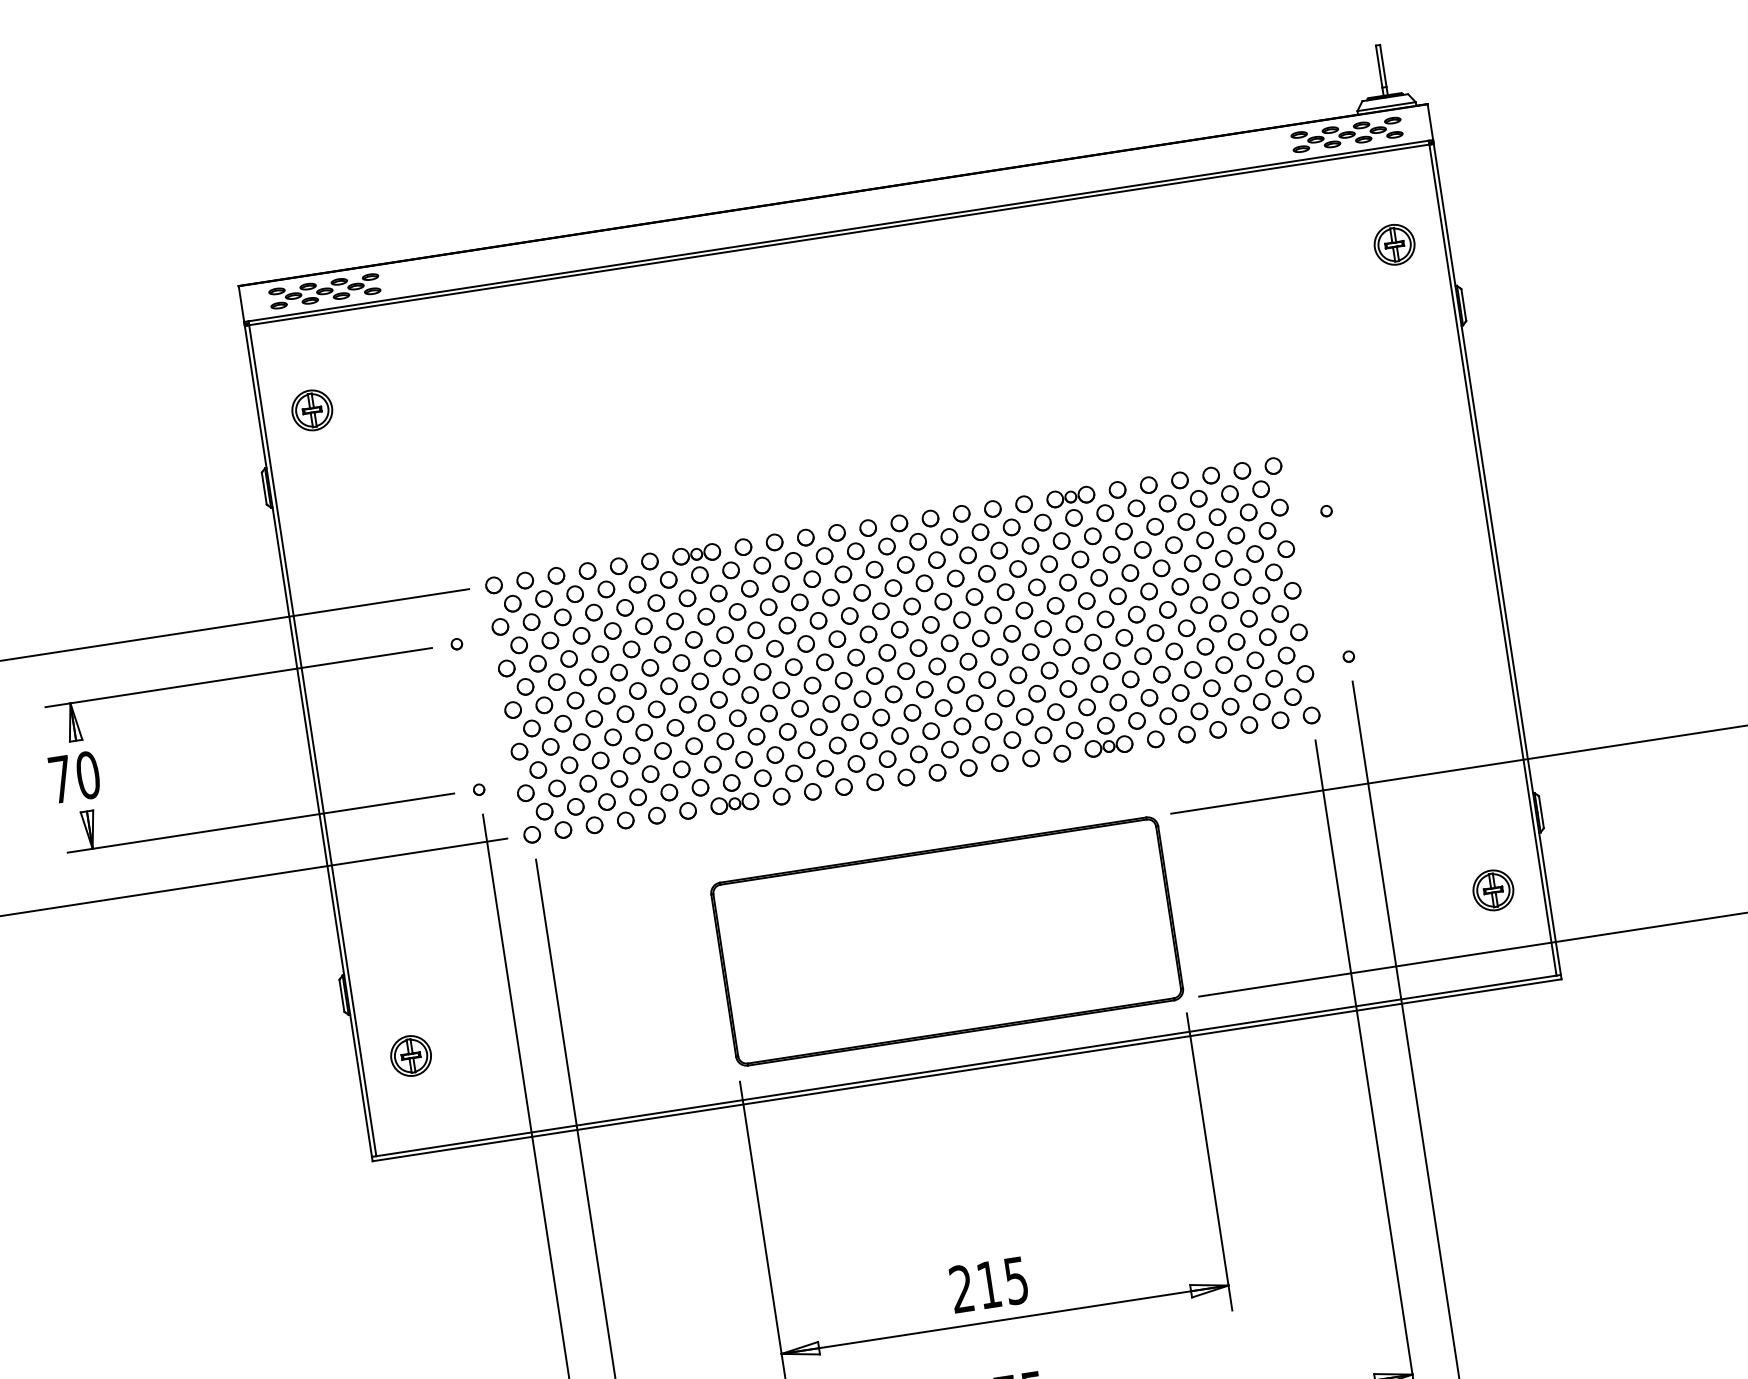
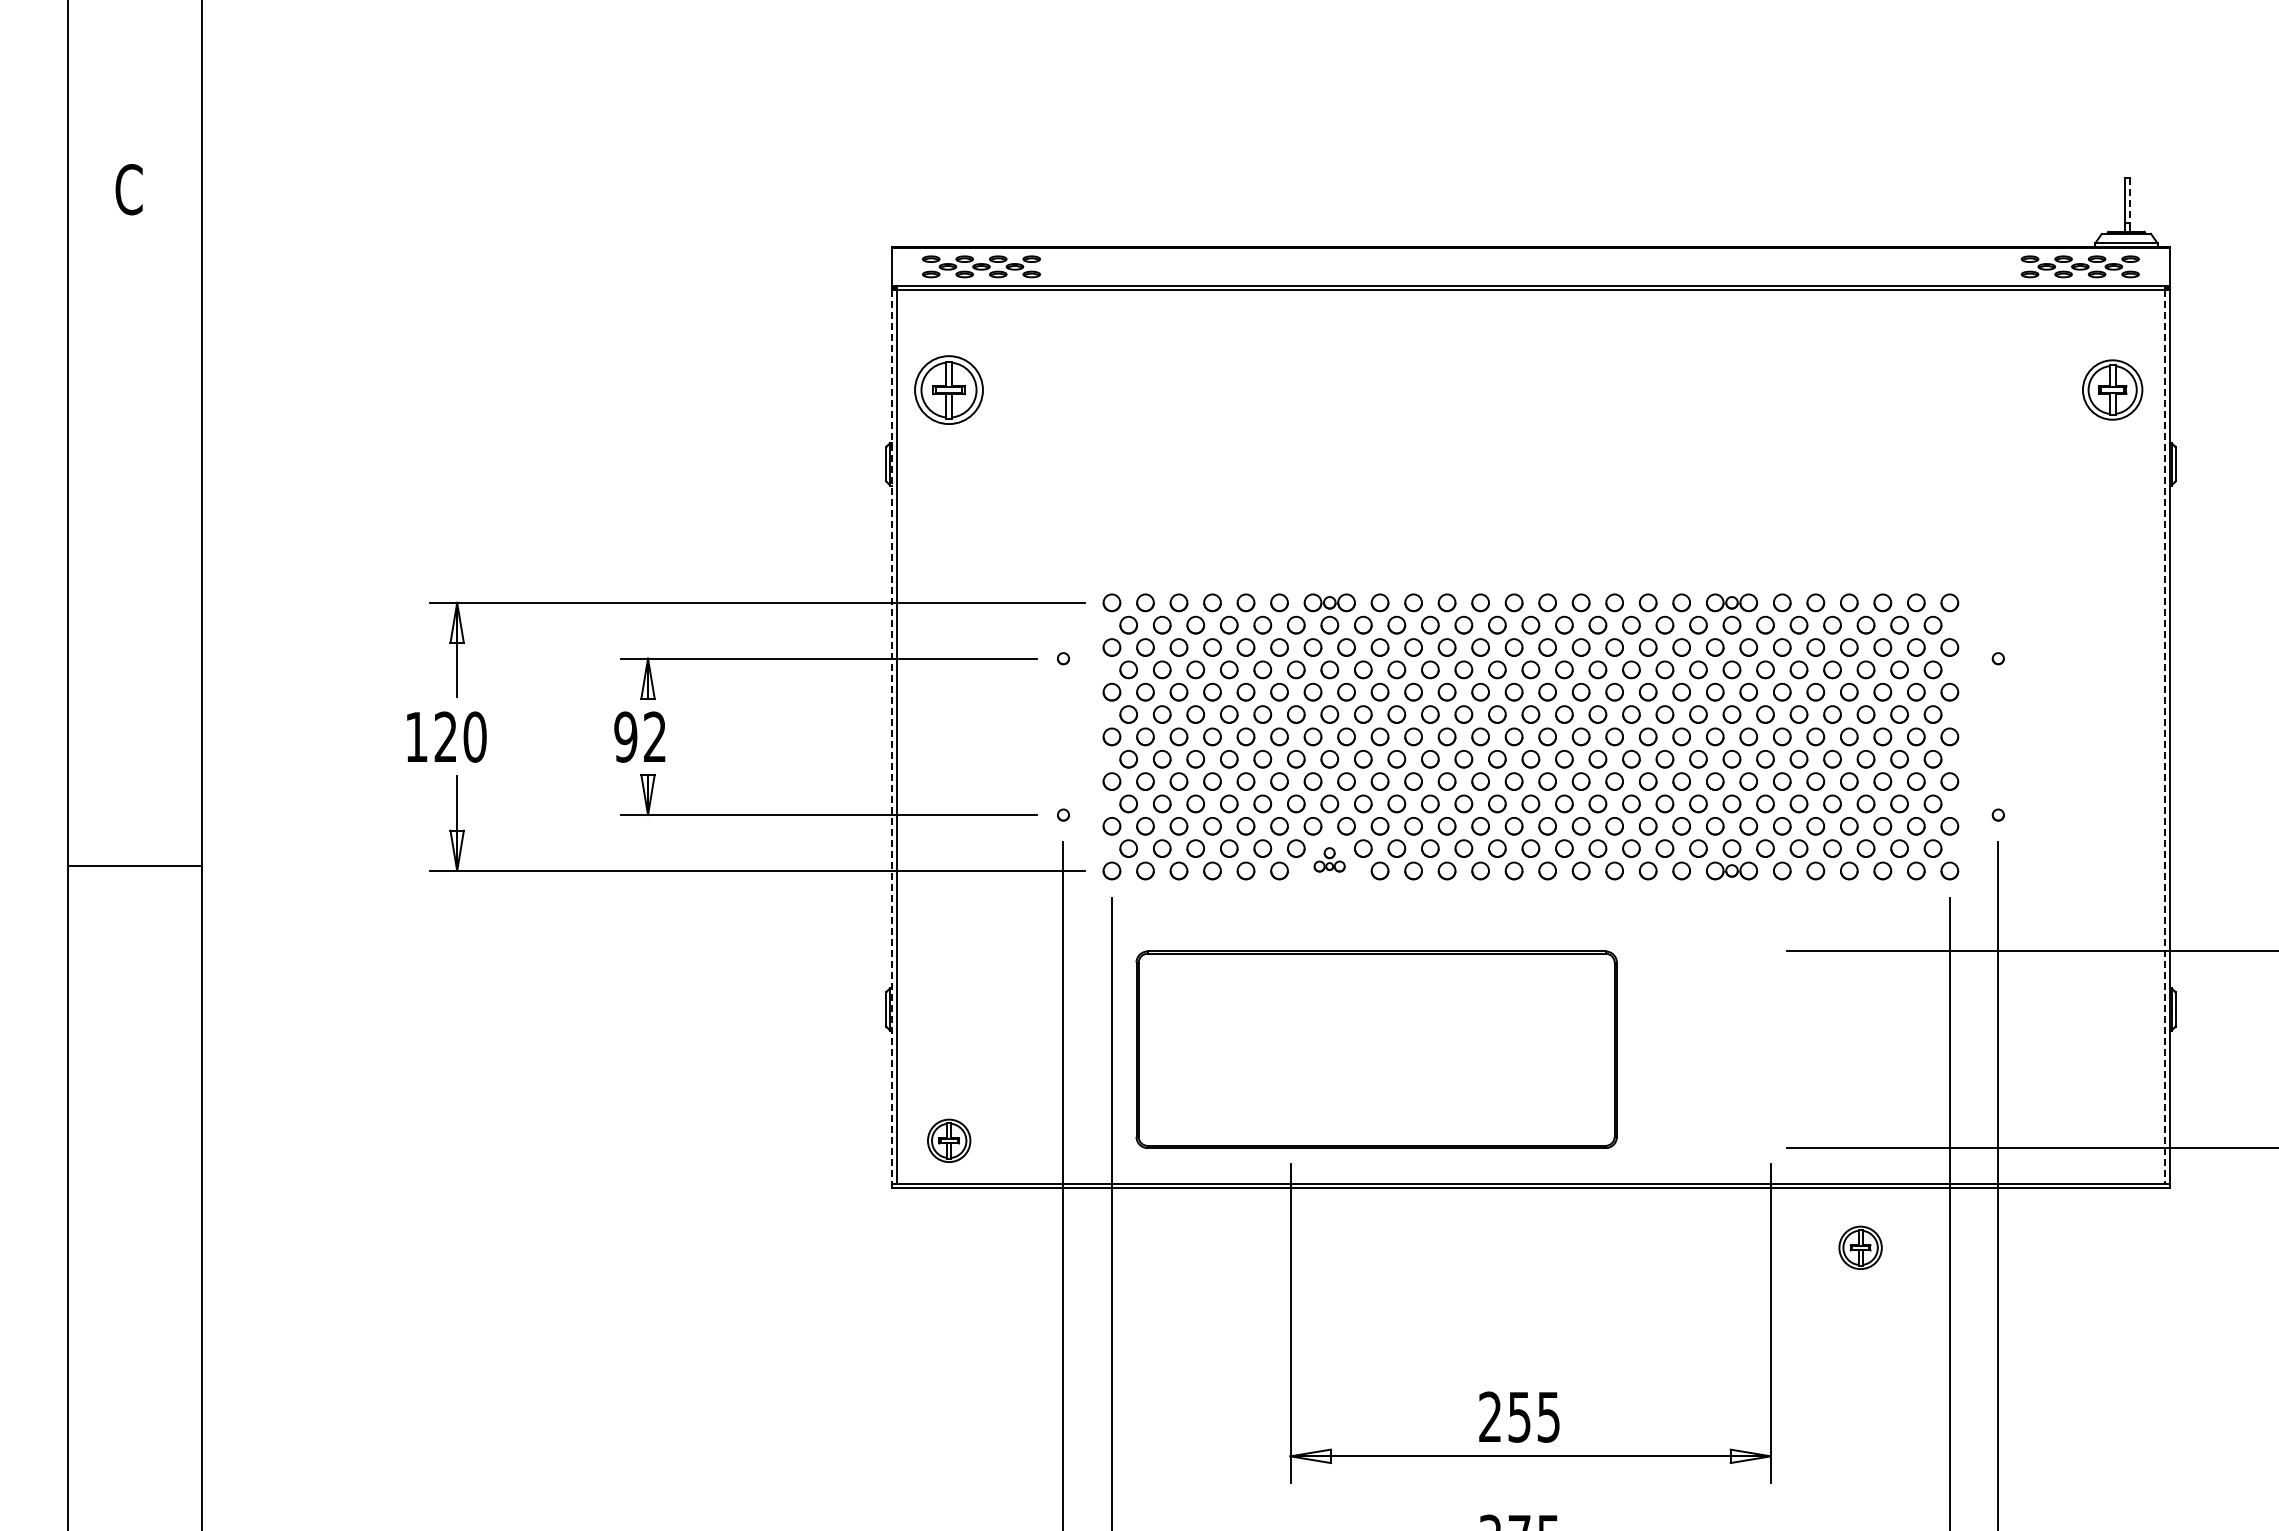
line: (1383, 66) -> (2129, 200), solid -> dashed
part: (1394, 244) -> (2112, 389), size x1.4
part: (312, 410) -> (949, 389), size x1.6
line: (1493, 559) -> (2165, 736), solid -> dashed
line: (307, 741) -> (891, 736), solid -> dashed
text: (74, 776) -> (640, 736), 70 -> 92
part: (732, 793) -> (1329, 859), size x0.6
part: (1493, 890) -> (1860, 1247), moved
part: (946, 941) -> (1376, 1049), moved
part: (411, 1055) -> (949, 1140), moved
text: (989, 1285) -> (1519, 1417), 215 -> 255

